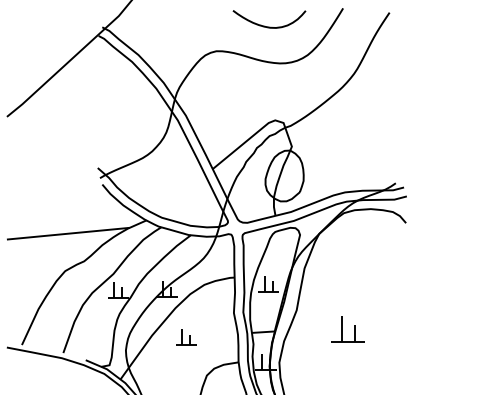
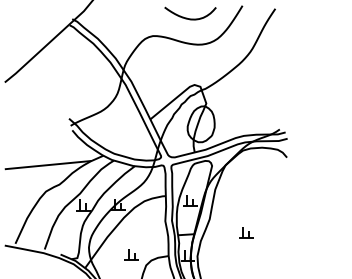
part: (348, 329) -> (246, 232), size x0.62
part: (186, 337) -> (131, 254), moved

